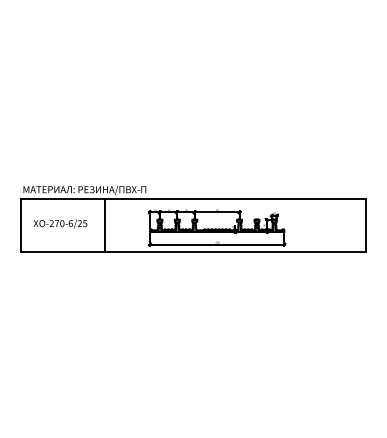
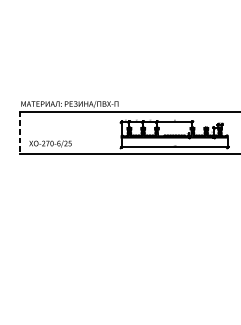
text: (60, 223) -> (50, 143), moved
line: (21, 225) -> (19, 132), solid -> dashed
line: (105, 225) -> (86, 132), removed

